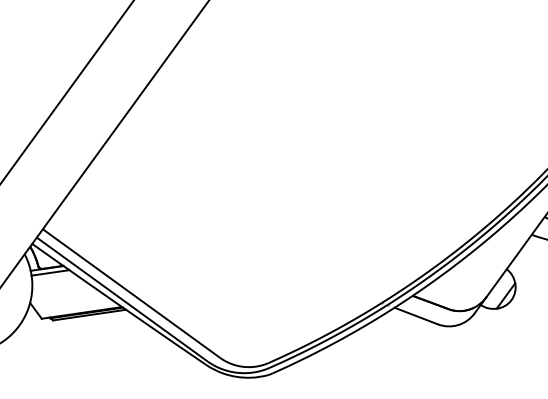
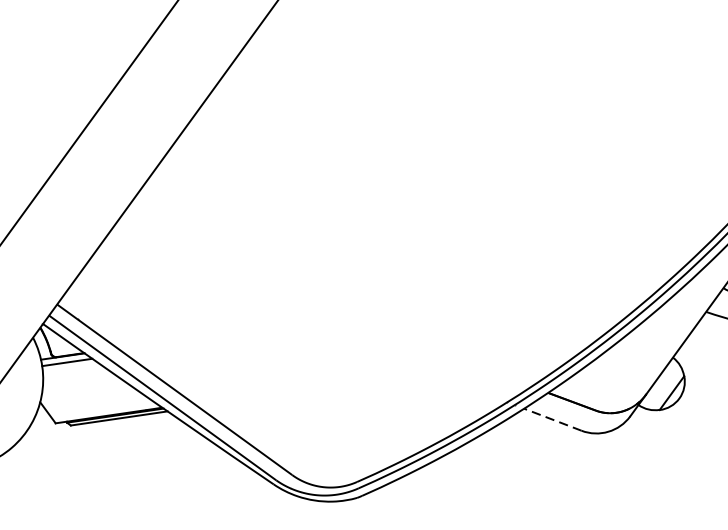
line: (415, 315) -> (551, 419), solid -> dashed

